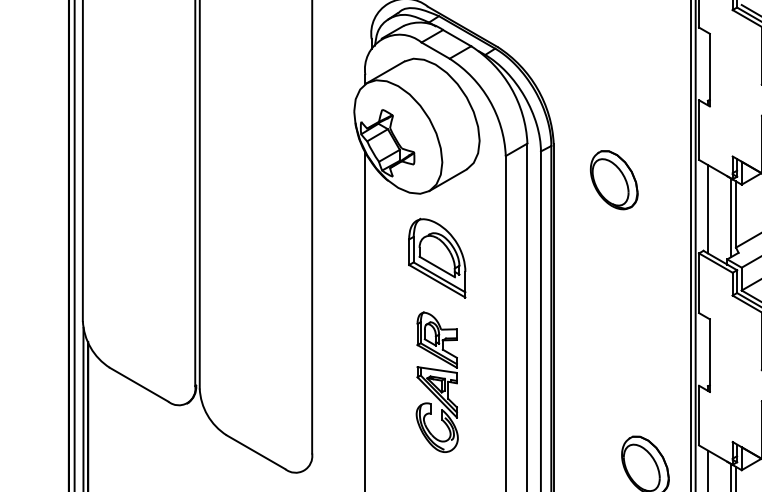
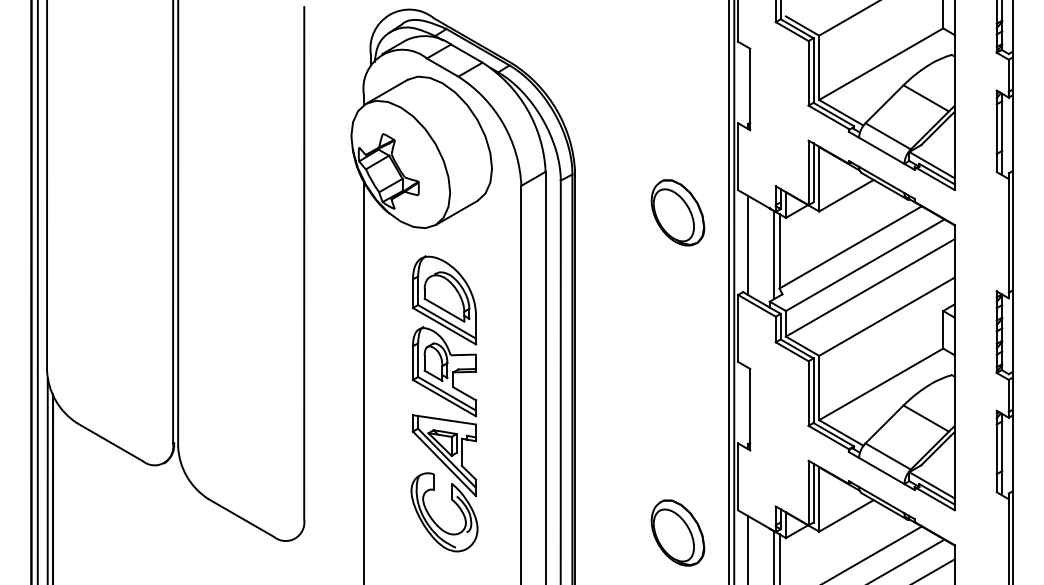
part: (613, 179) -> (677, 212), moved
part: (437, 382) -> (444, 439), size x1.43

